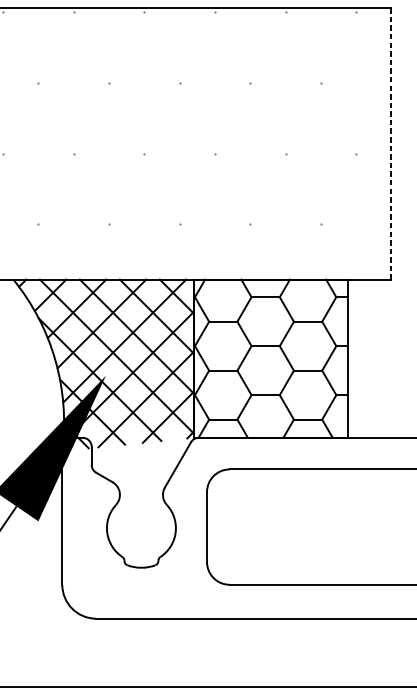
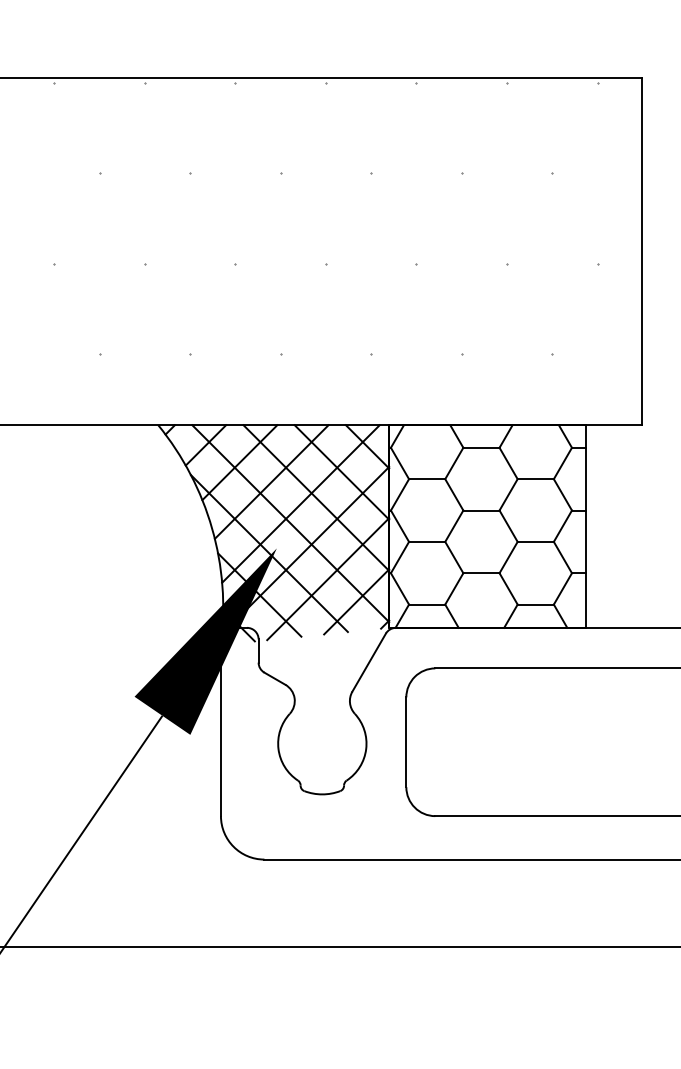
line: (391, 143) -> (642, 251), dashed -> solid

